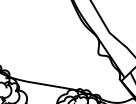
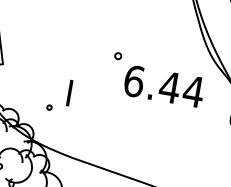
part: (61, 39) -> (157, 79), added
part: (17, 54) -> (57, 95), added

